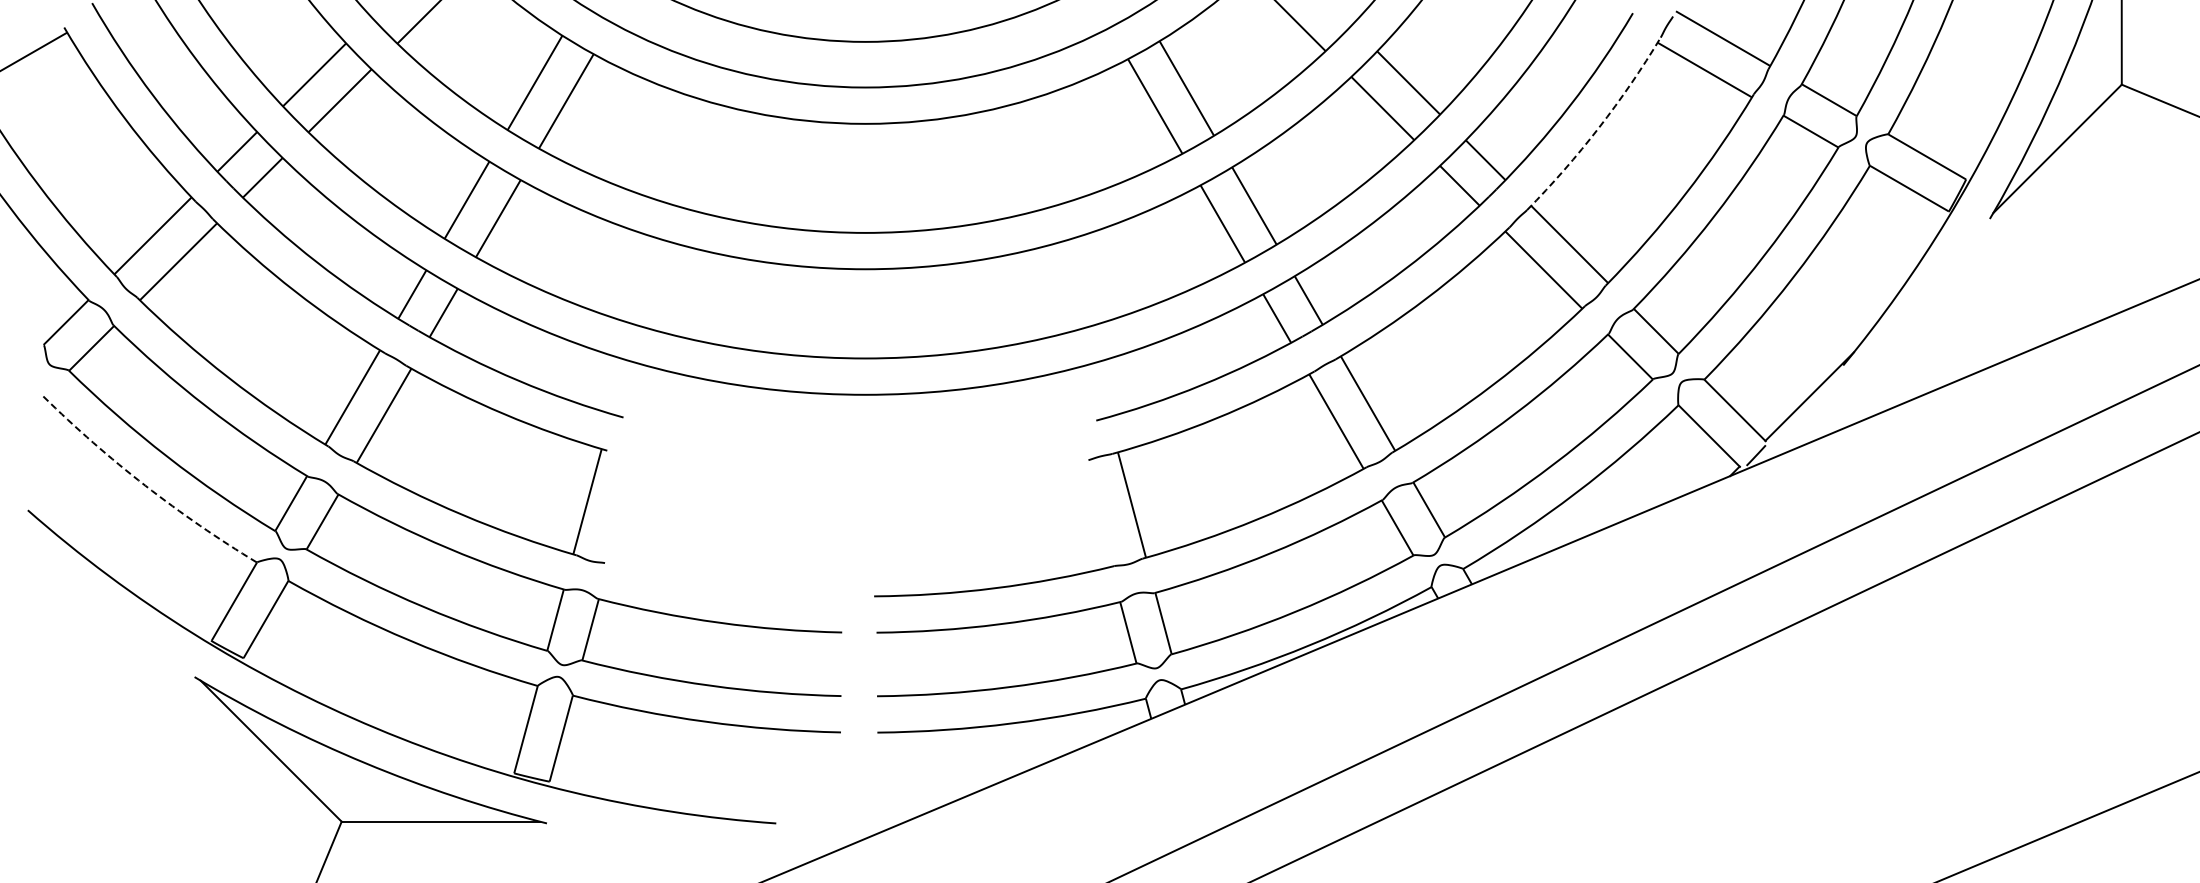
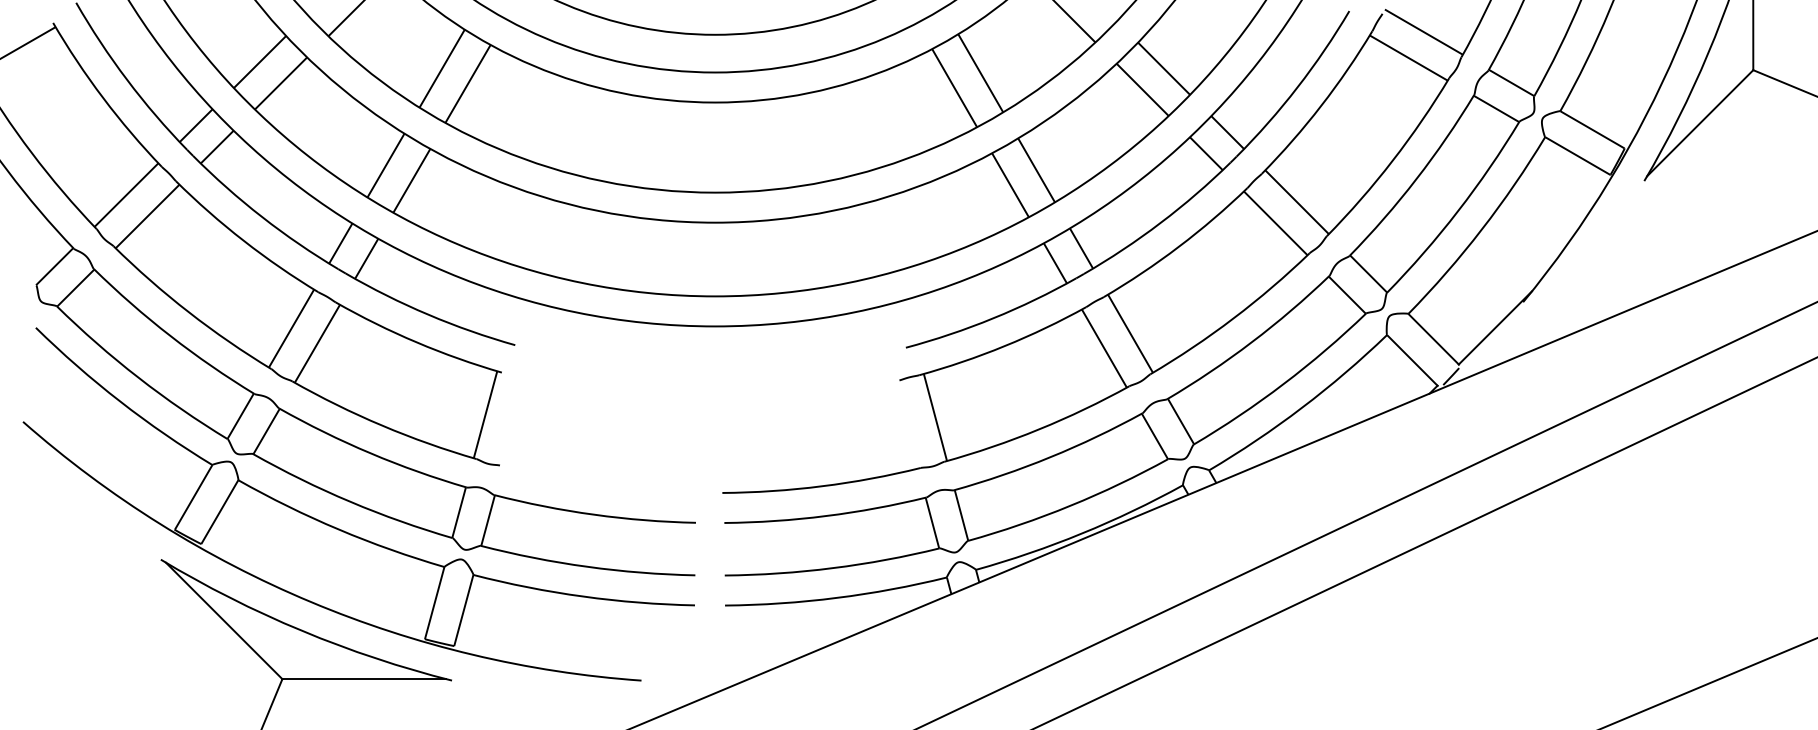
arc: (1599, 127) -> (1321, 105), dashed -> solid
arc: (145, 485) -> (120, 401), dashed -> solid

